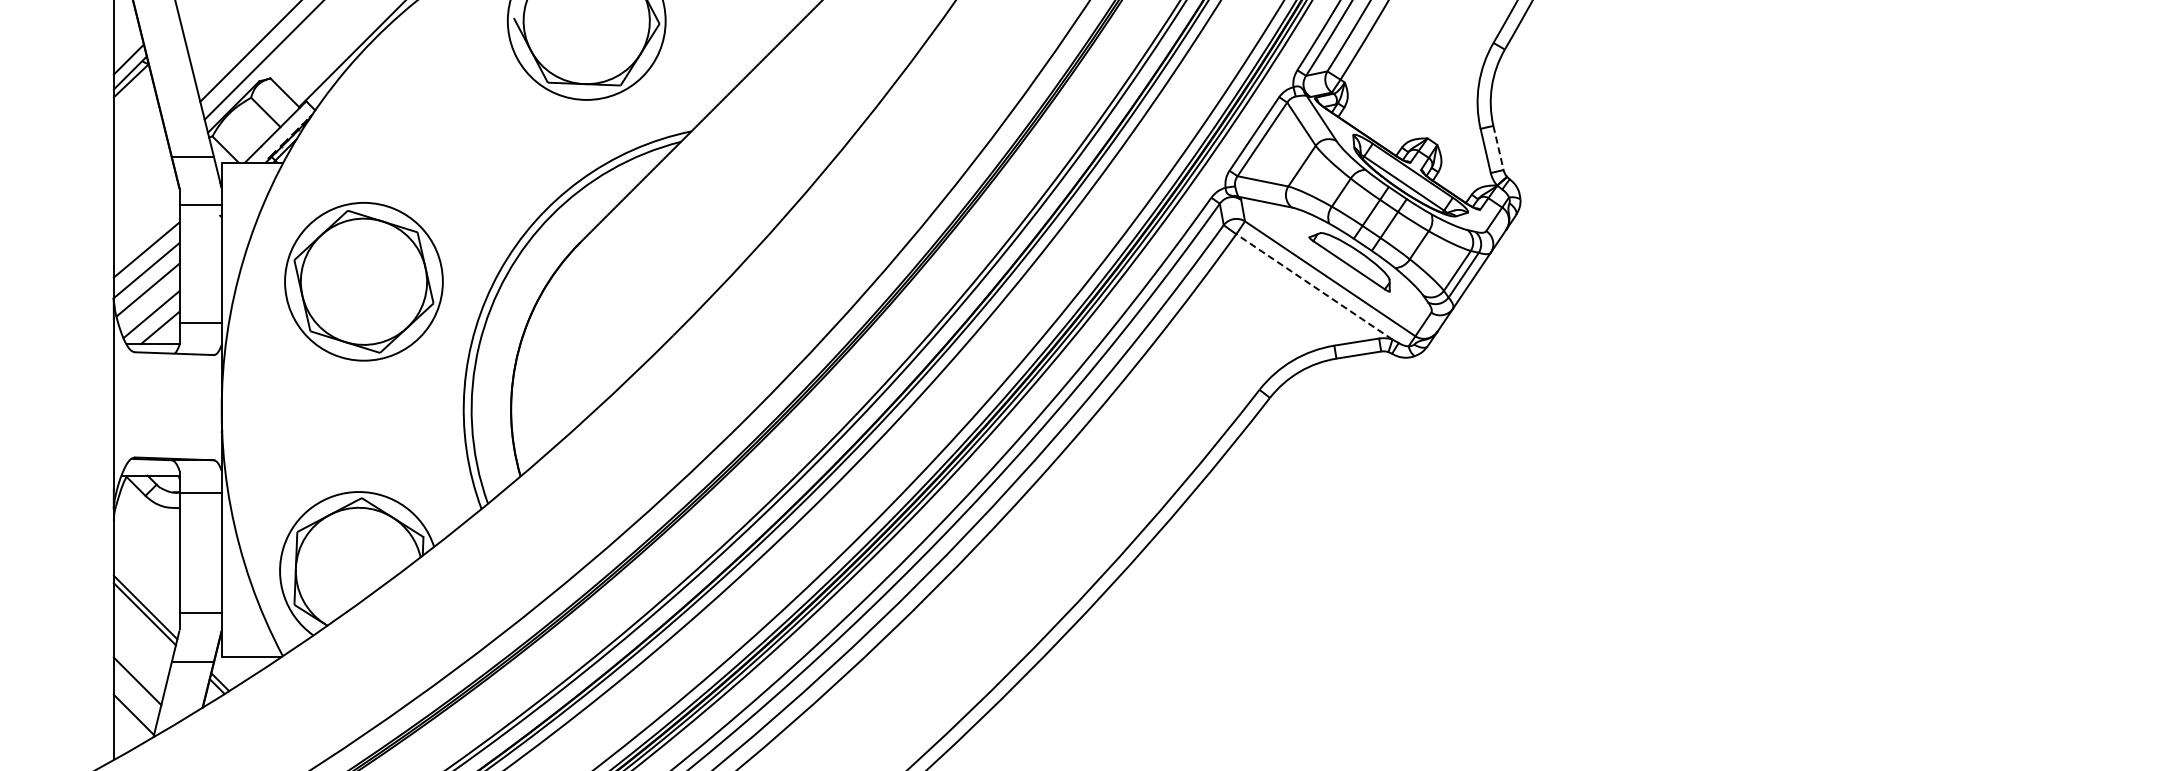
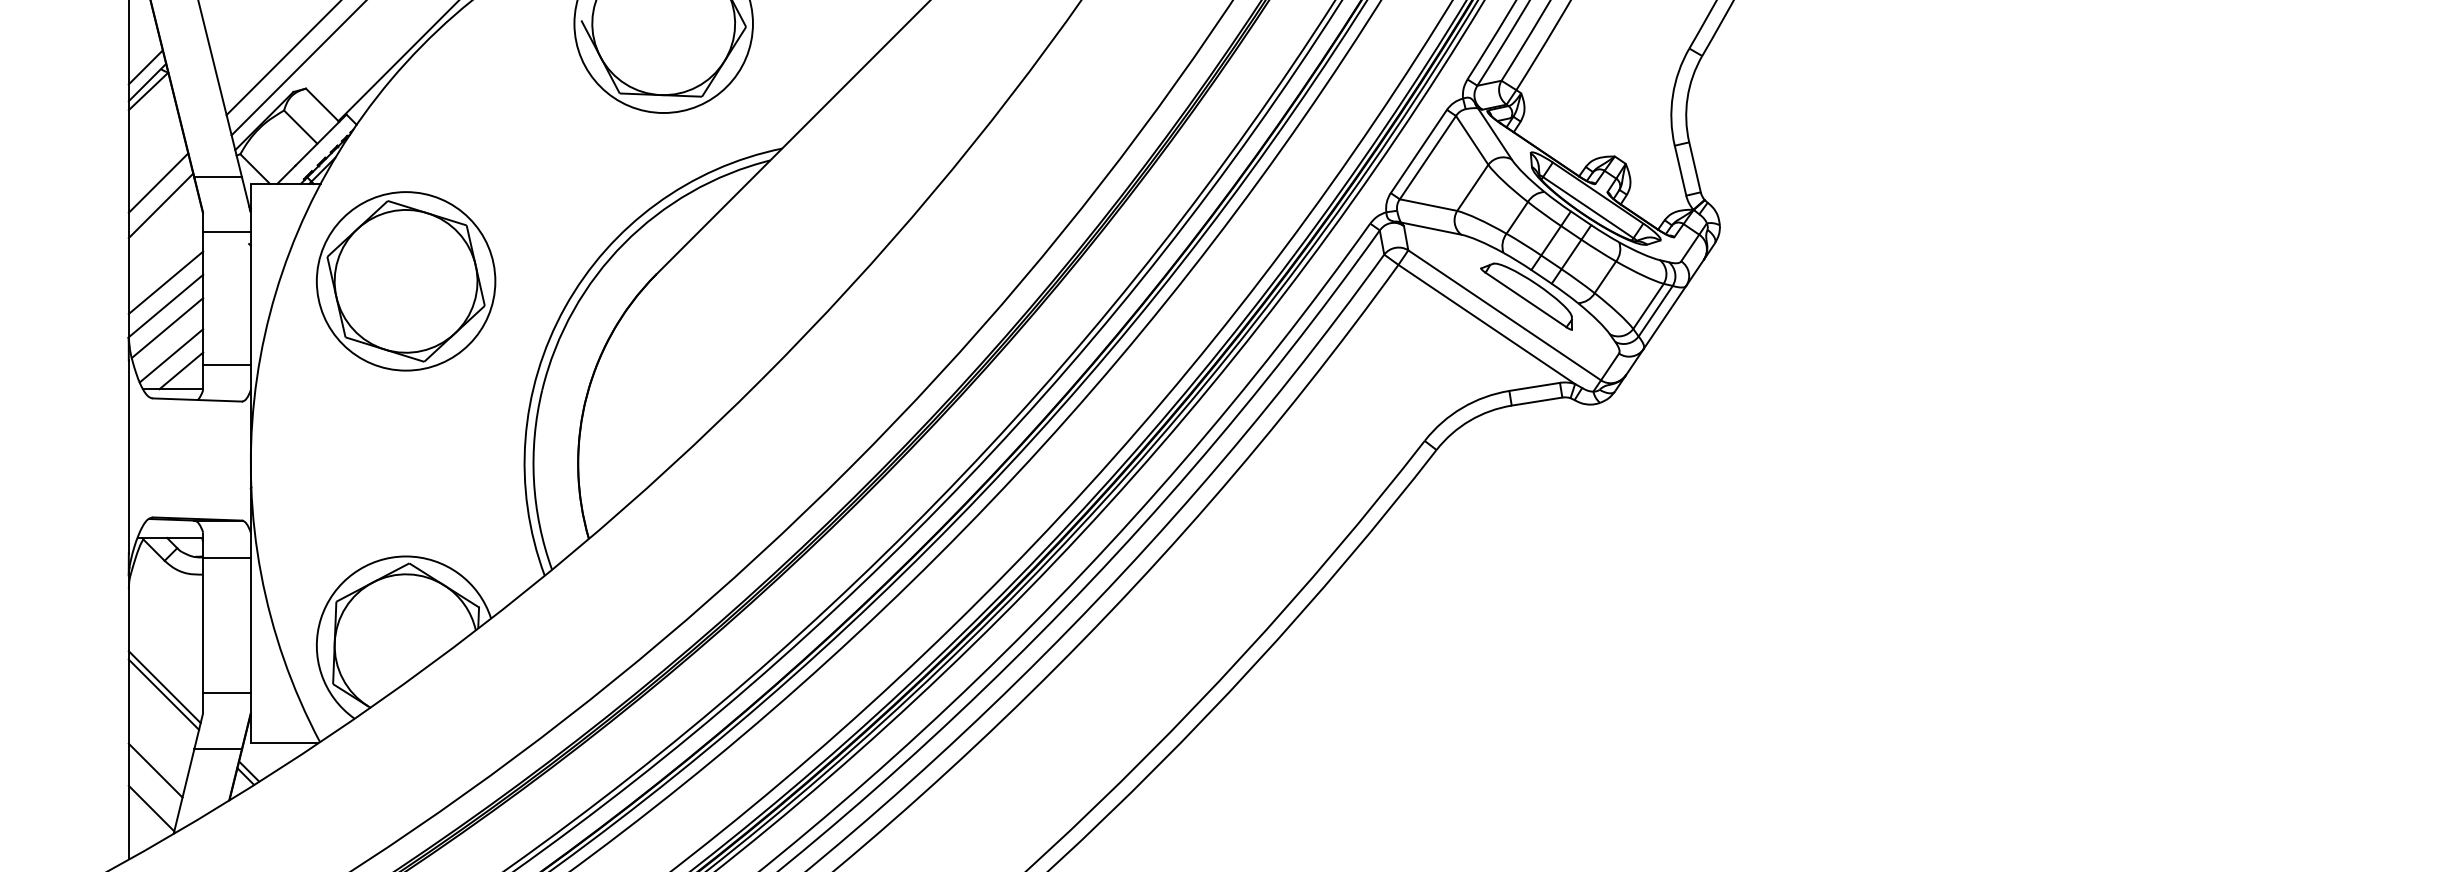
line: (1498, 148) -> (1695, 167), dashed -> solid
line: (139, 161) -> (157, 182), added
line: (141, 181) -> (160, 205), added
part: (363, 281) -> (405, 281), moved
line: (1314, 286) -> (1486, 324), dashed -> solid

